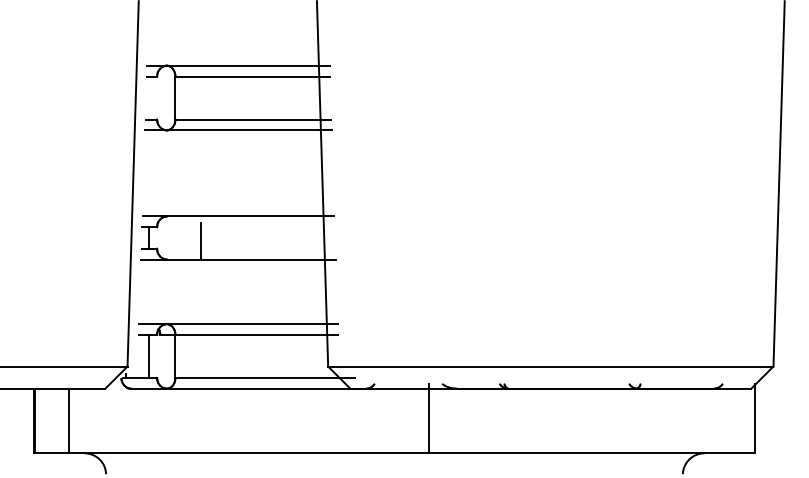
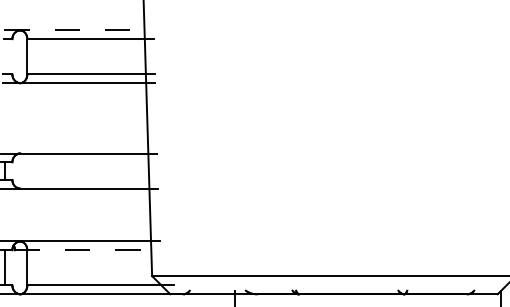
line: (239, 65) -> (79, 30), solid -> dashed
line: (200, 241) -> (47, 173), removed
line: (249, 334) -> (87, 249), solid -> dashed

